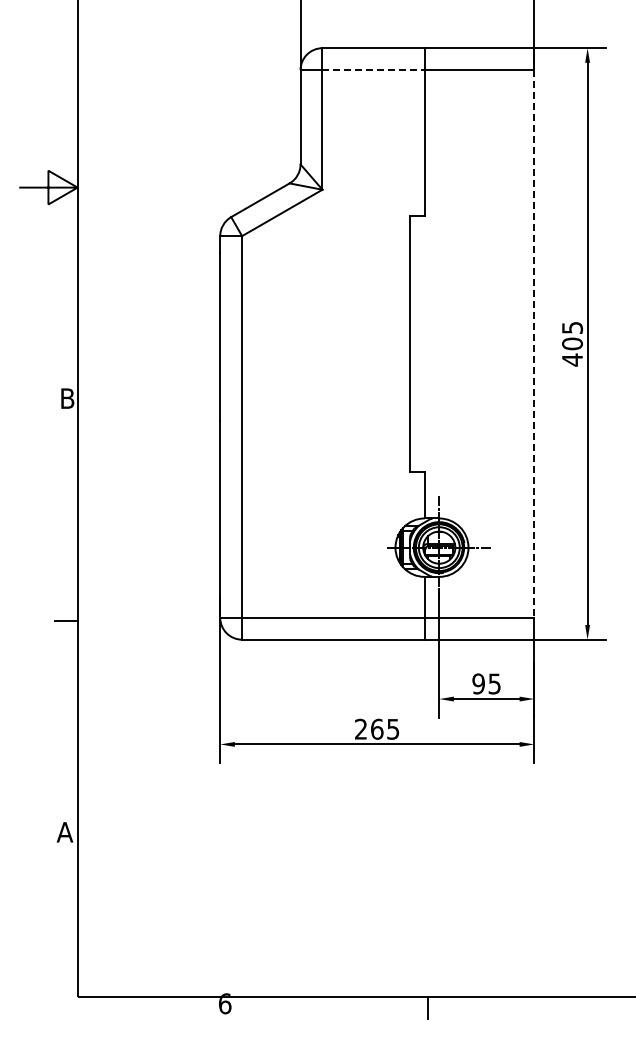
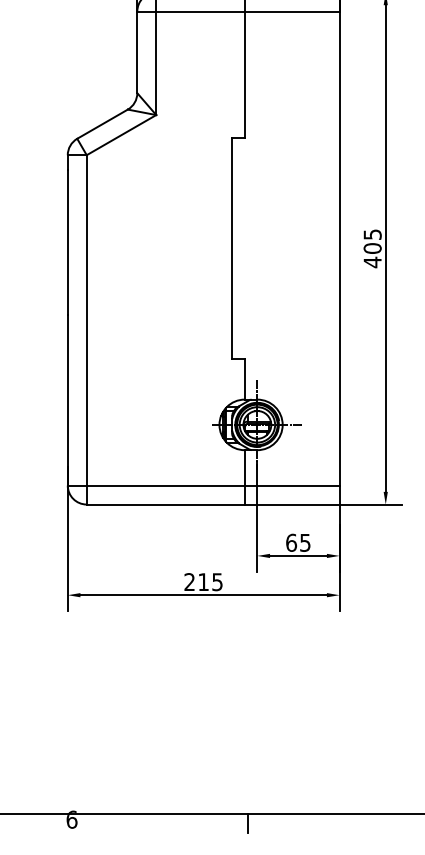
line: (374, 70) -> (201, 11), dashed -> solid
line: (534, 343) -> (339, 248), dashed -> solid
text: (478, 683) -> (291, 542), 95 -> 65
text: (377, 728) -> (203, 581), 265 -> 215

